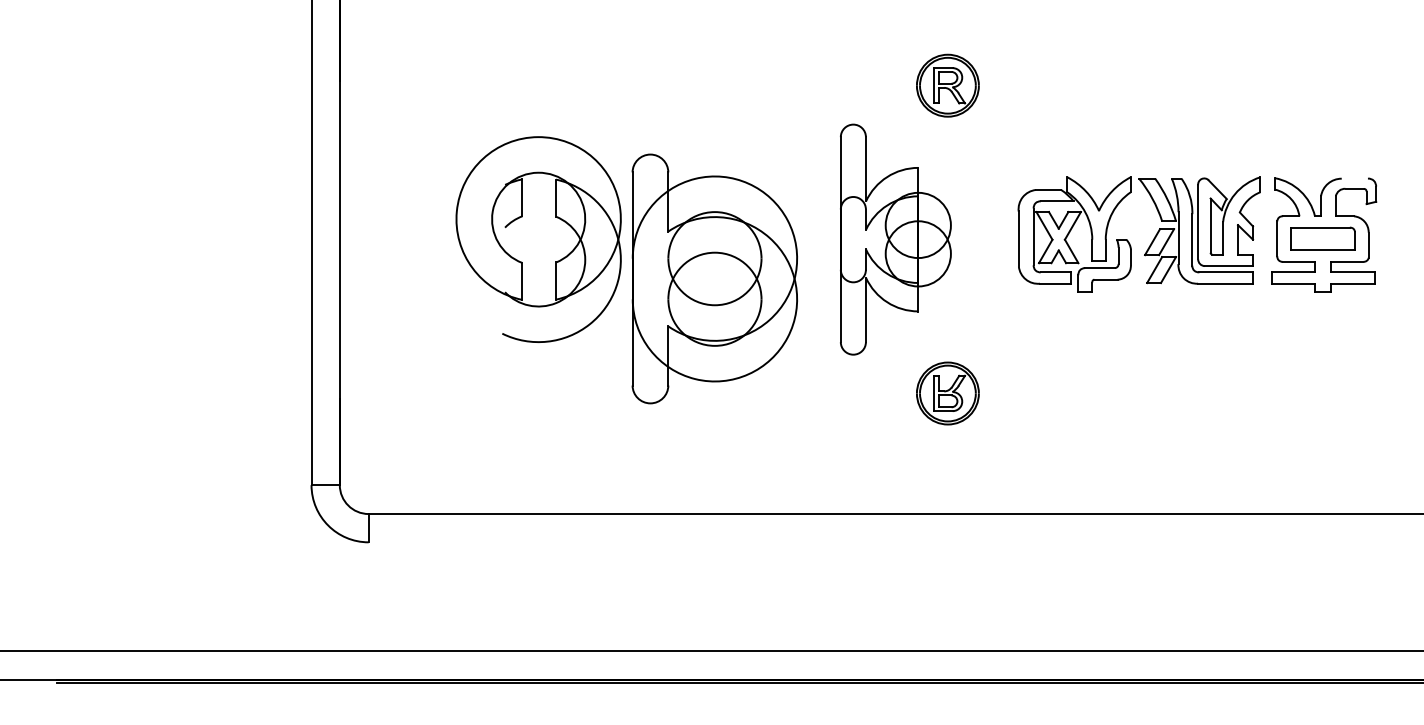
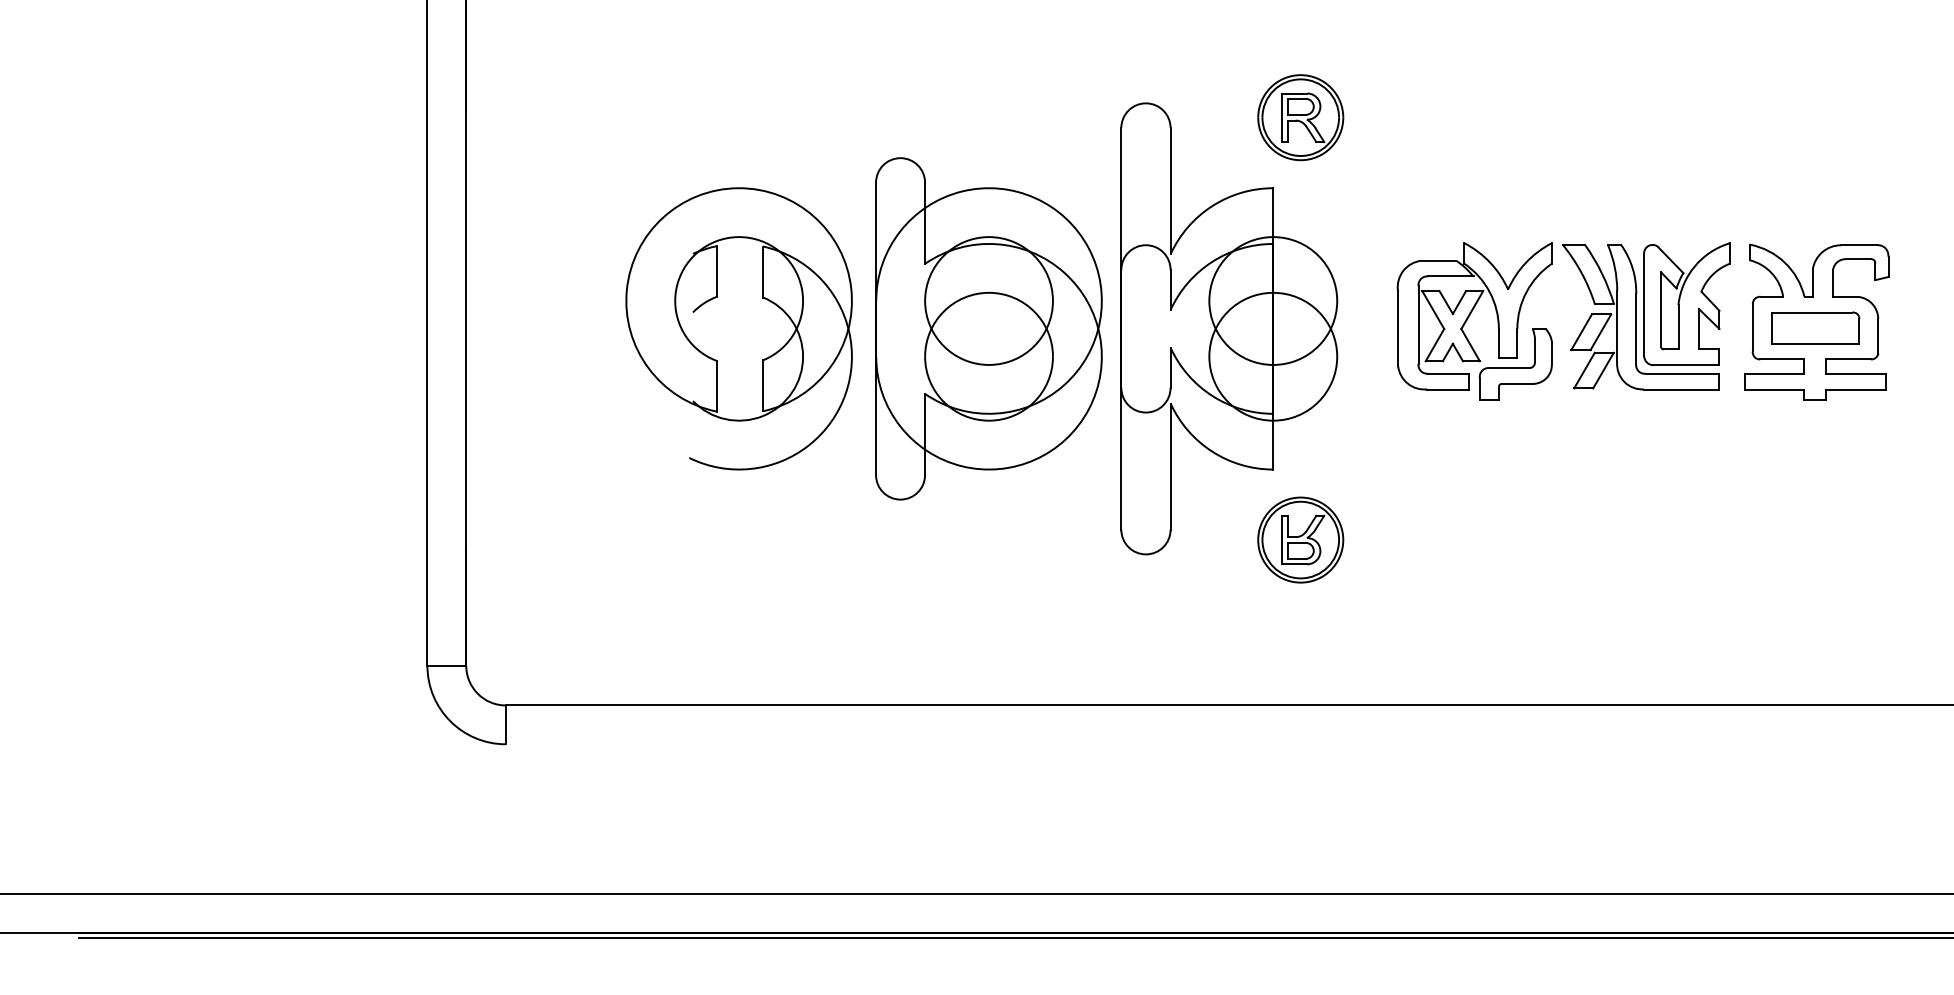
line: (1355, 178) -> (1859, 245), added
part: (895, 239) -> (1229, 328), size x1.43
part: (714, 278) -> (988, 328), moved

